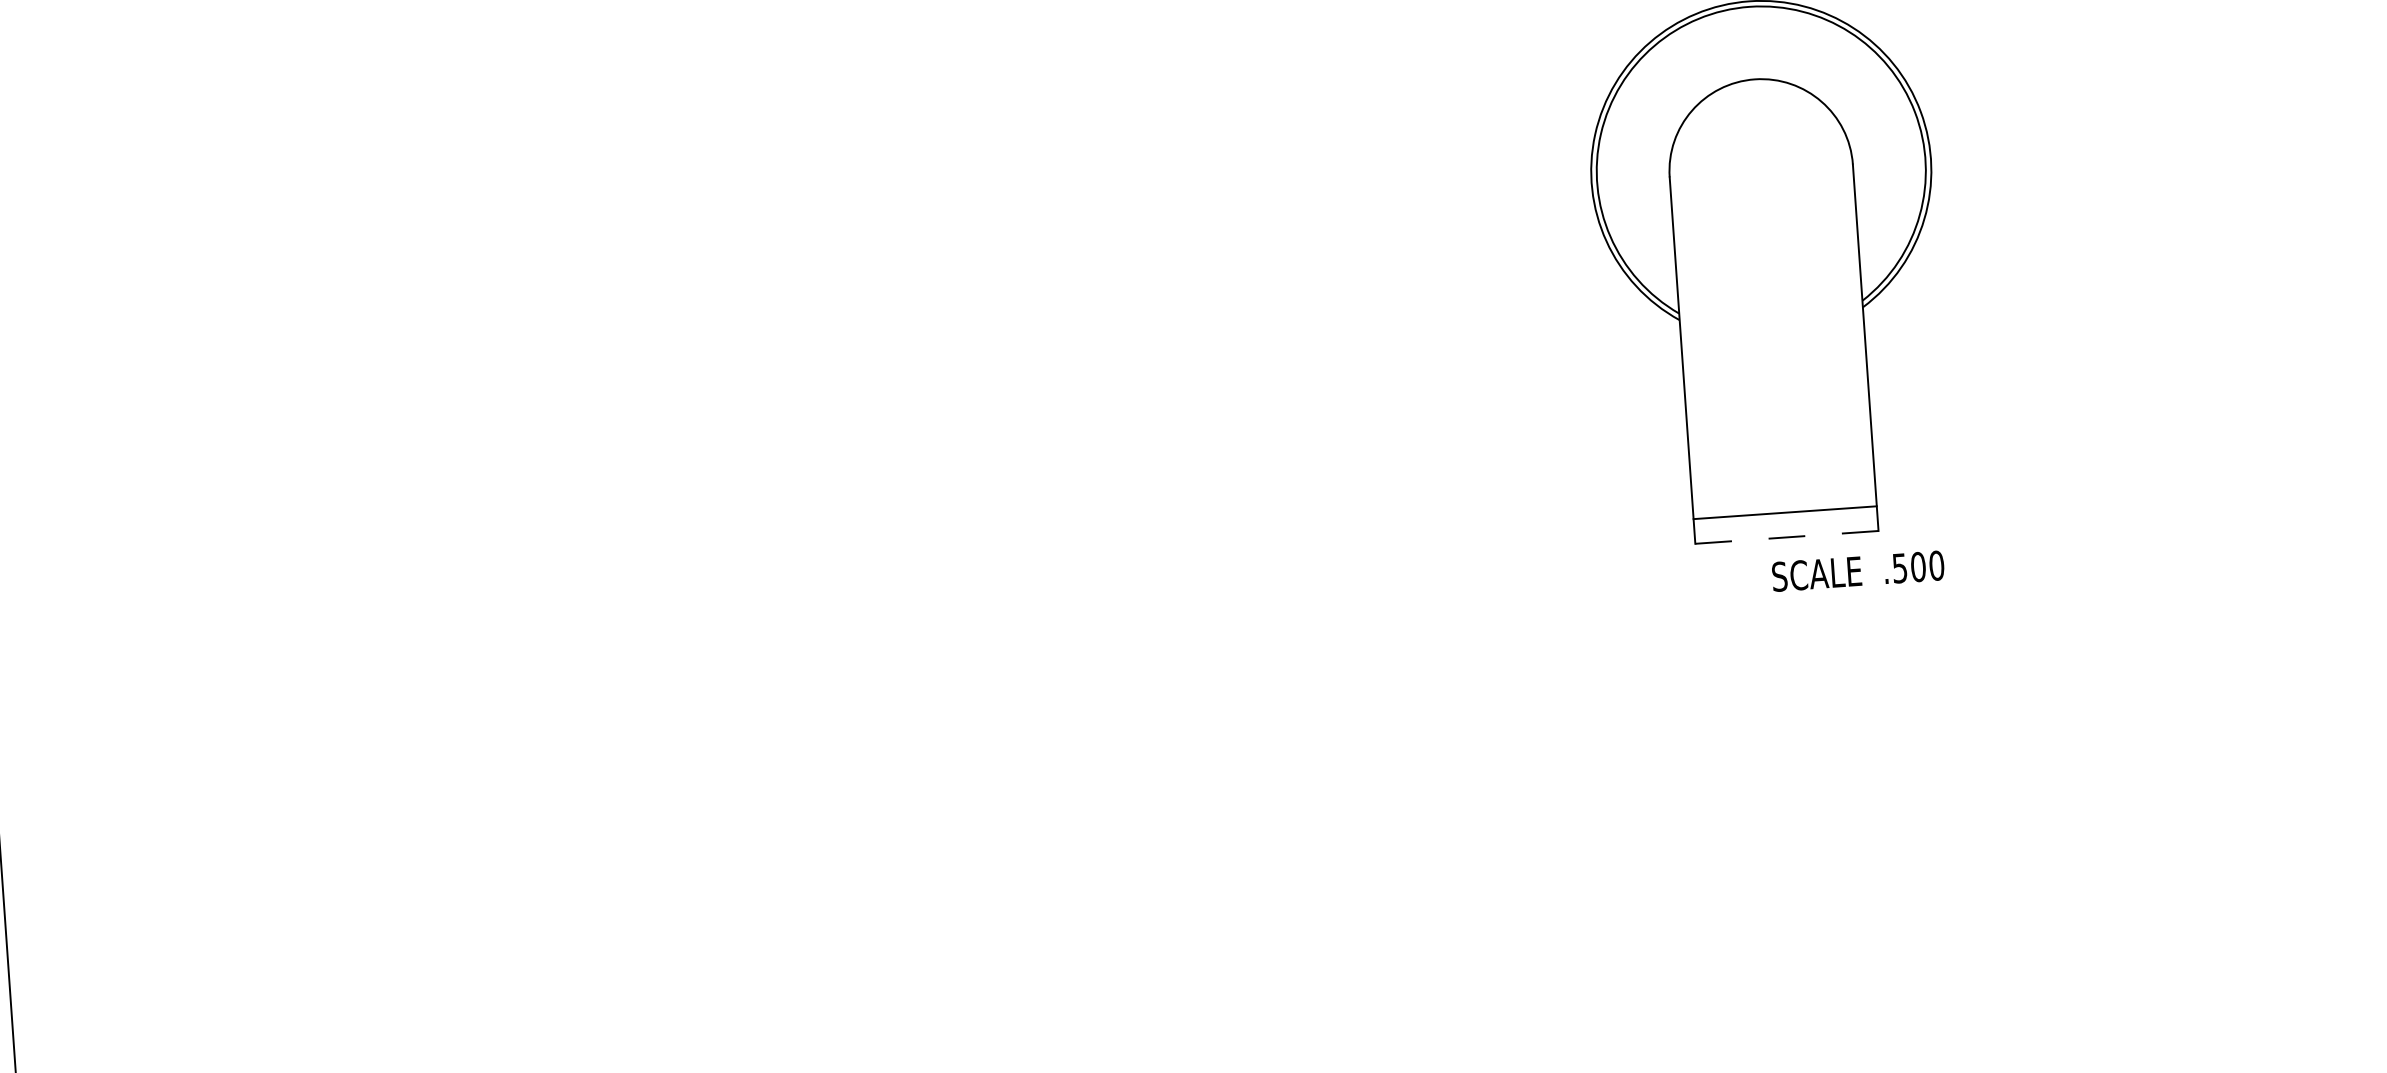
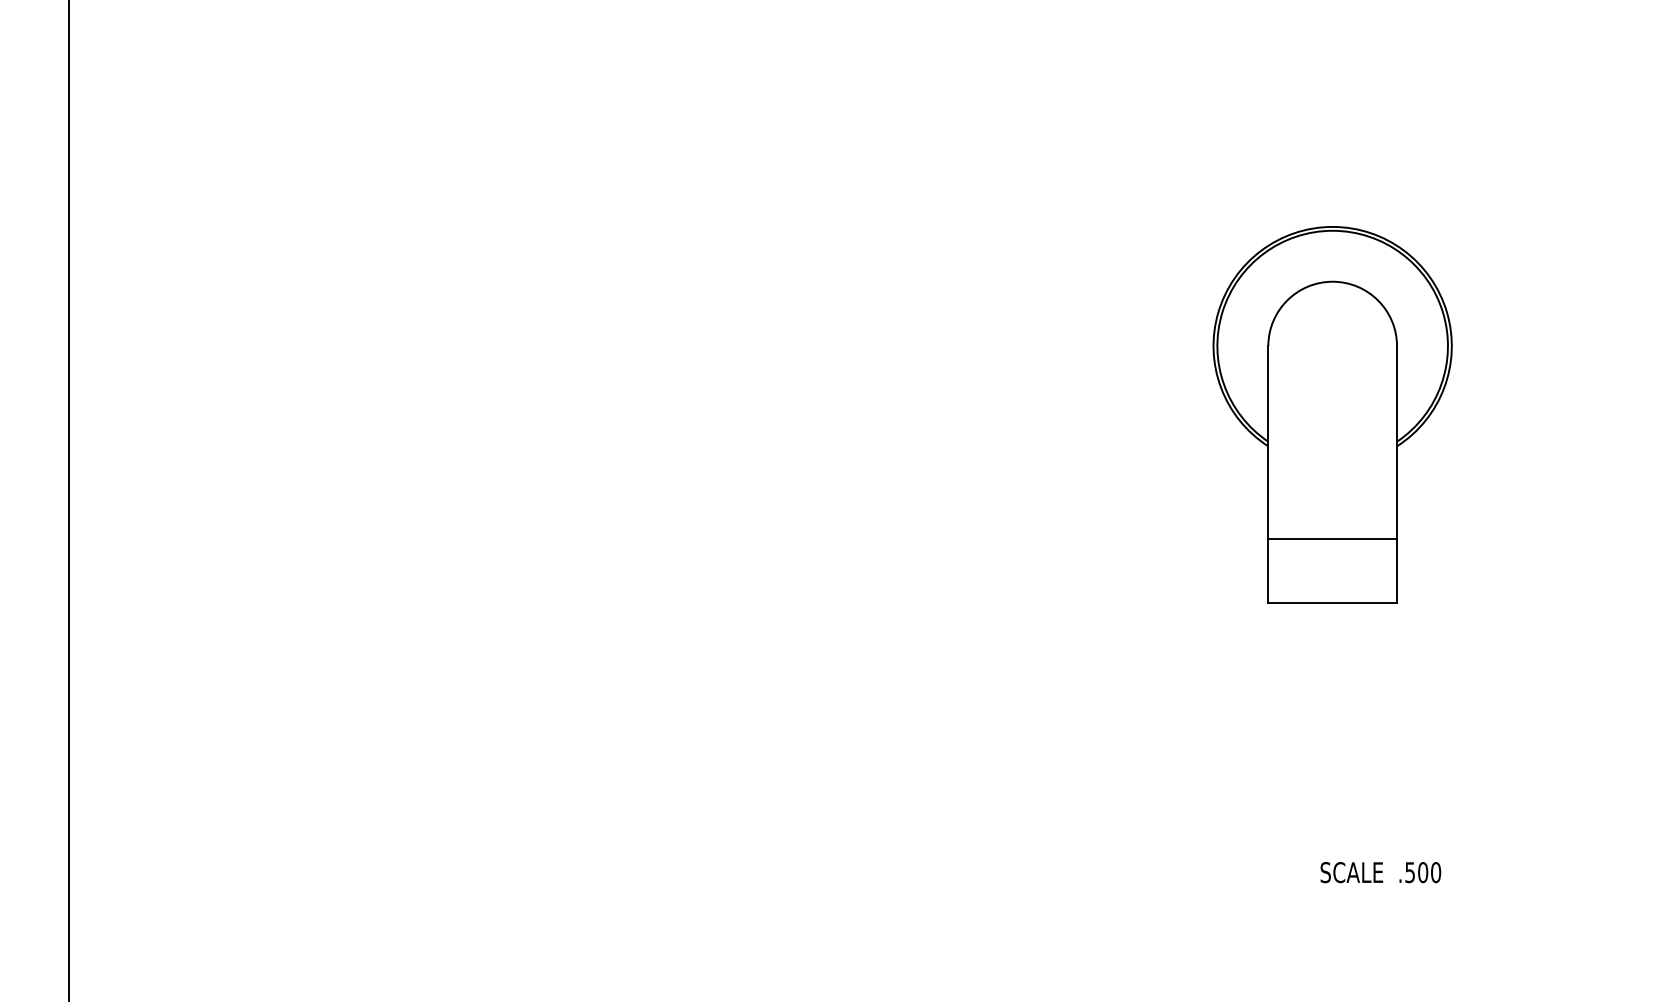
line: (1784, 513) -> (1332, 539), moved
line: (1786, 537) -> (1332, 603), dashed -> solid
text: (1857, 571) -> (1380, 872), moved

